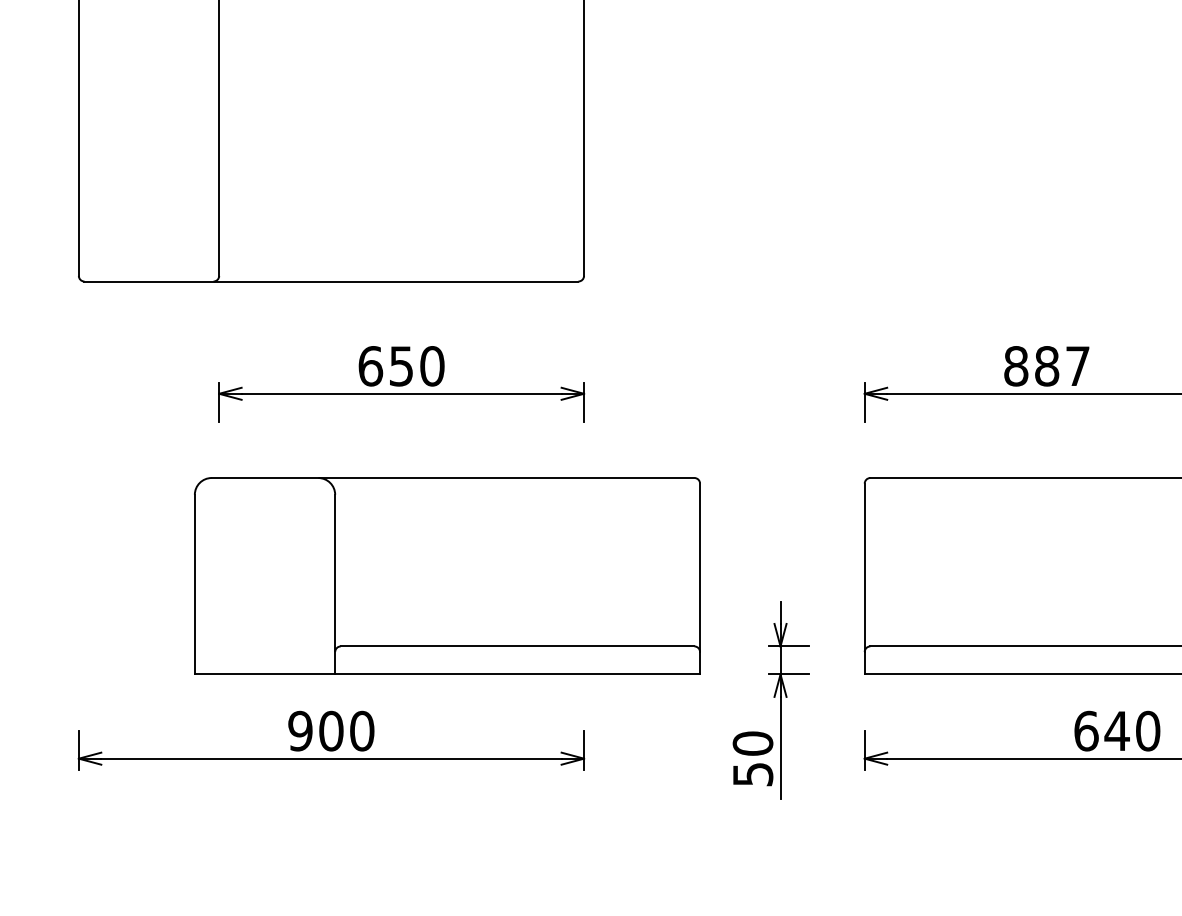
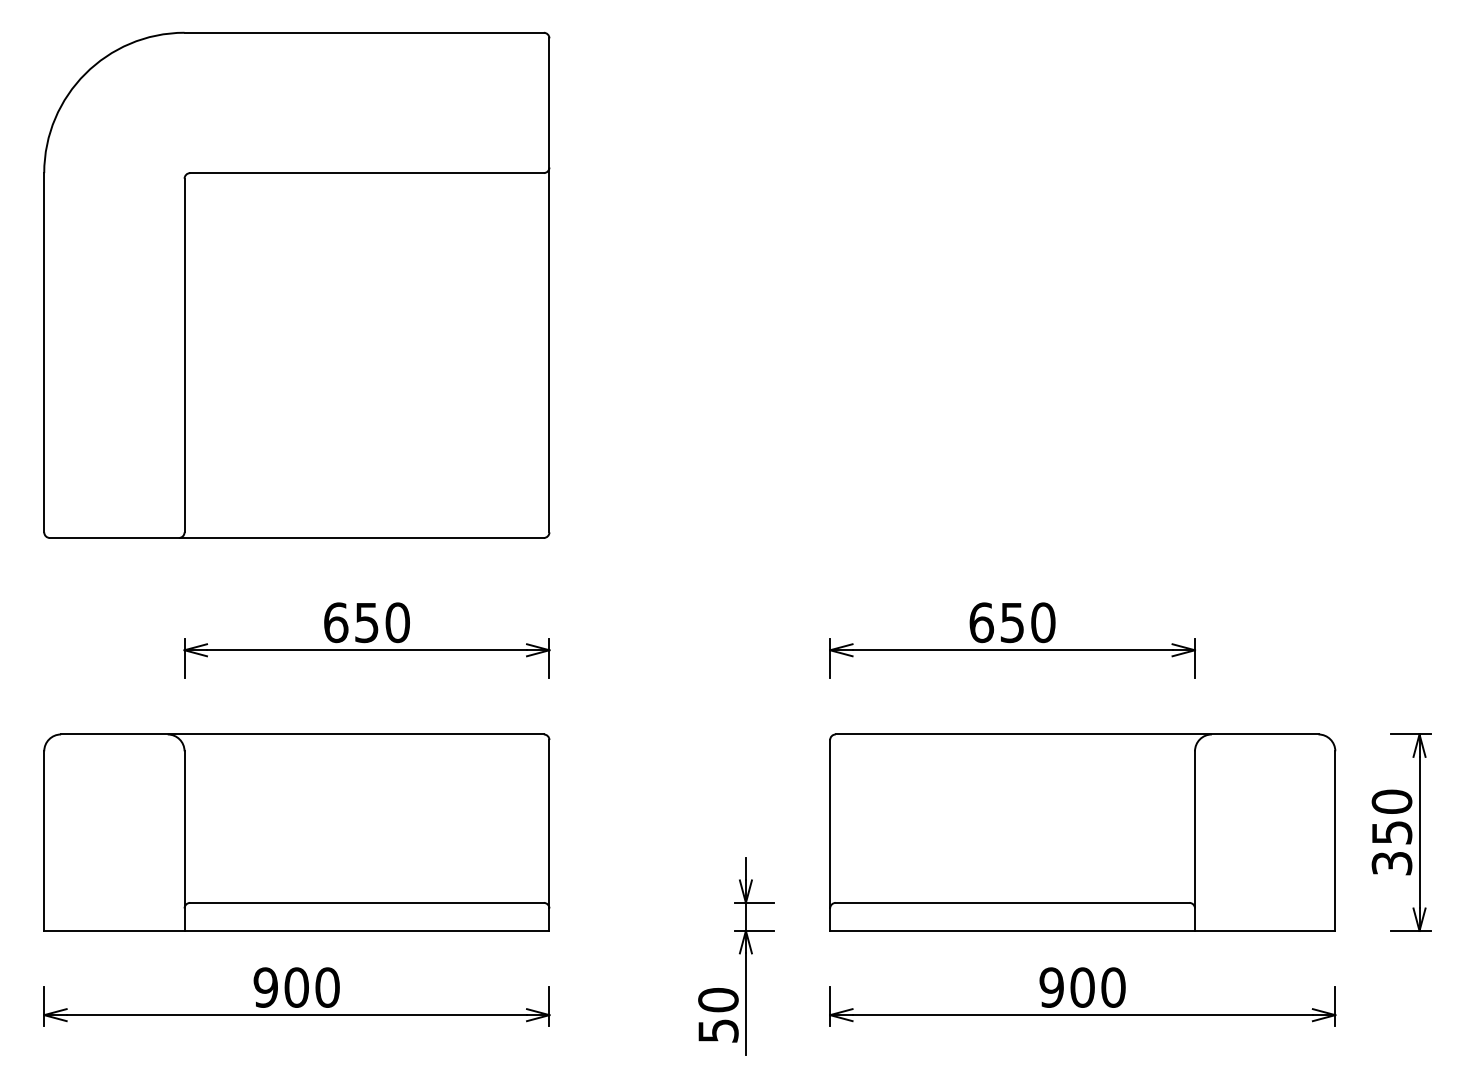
text: (1047, 366) -> (1012, 622), 887 -> 650
part: (447, 576) -> (296, 832), moved
text: (1102, 731) -> (1067, 987), 640 -> 900

